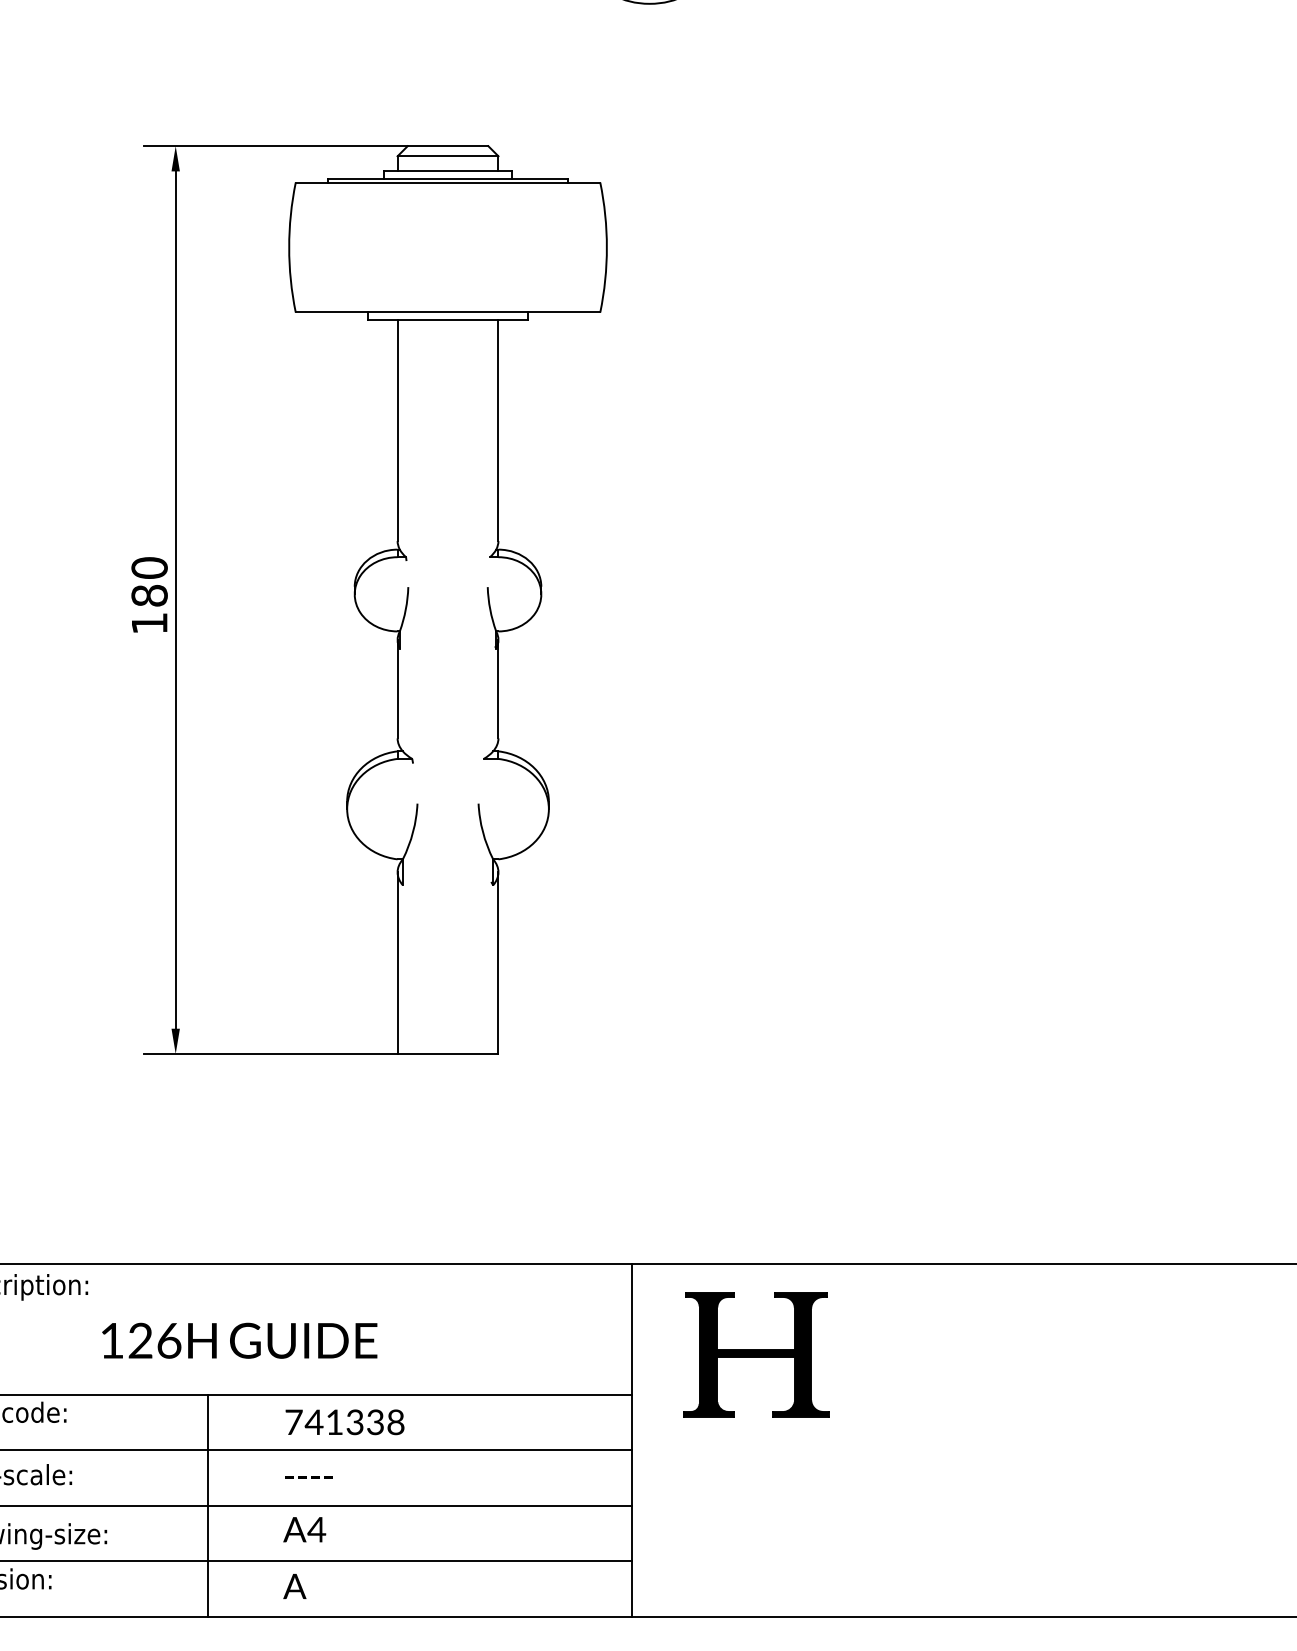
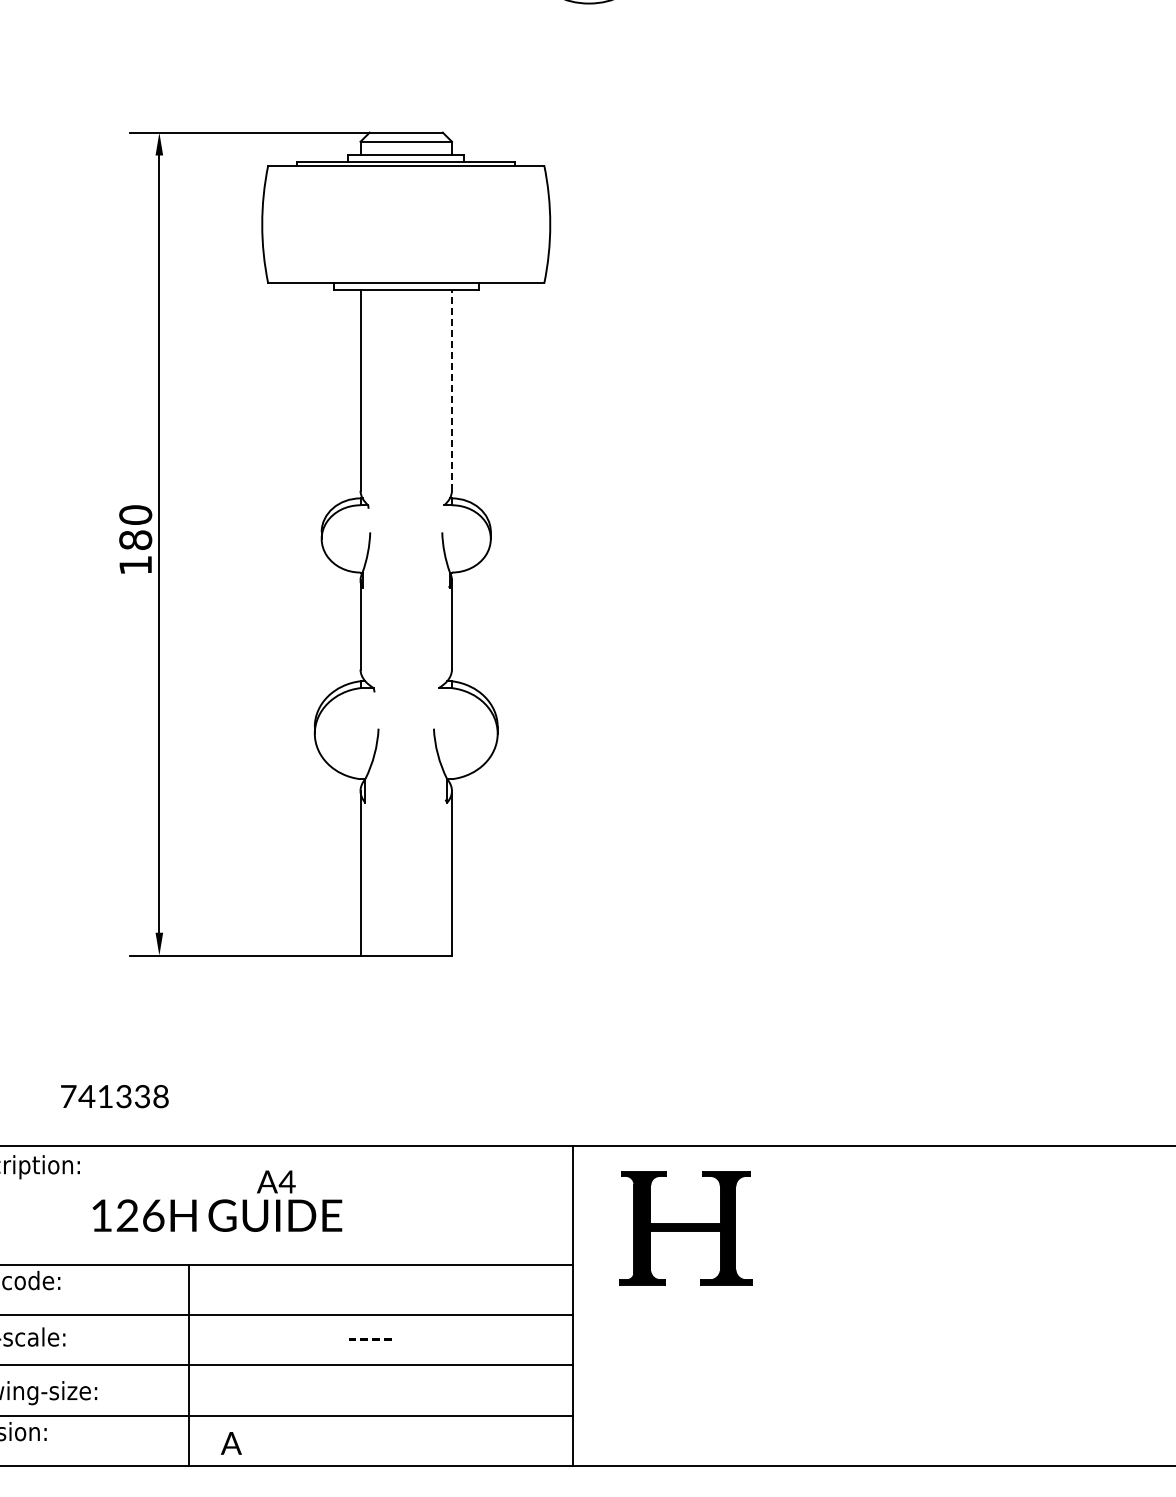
line: (497, 429) -> (451, 389), solid -> dashed
text: (344, 1422) -> (114, 1096), moved
text: (309, 1477) -> (370, 1339), moved
text: (304, 1529) -> (276, 1181), moved
text: (294, 1586) -> (231, 1443), moved

